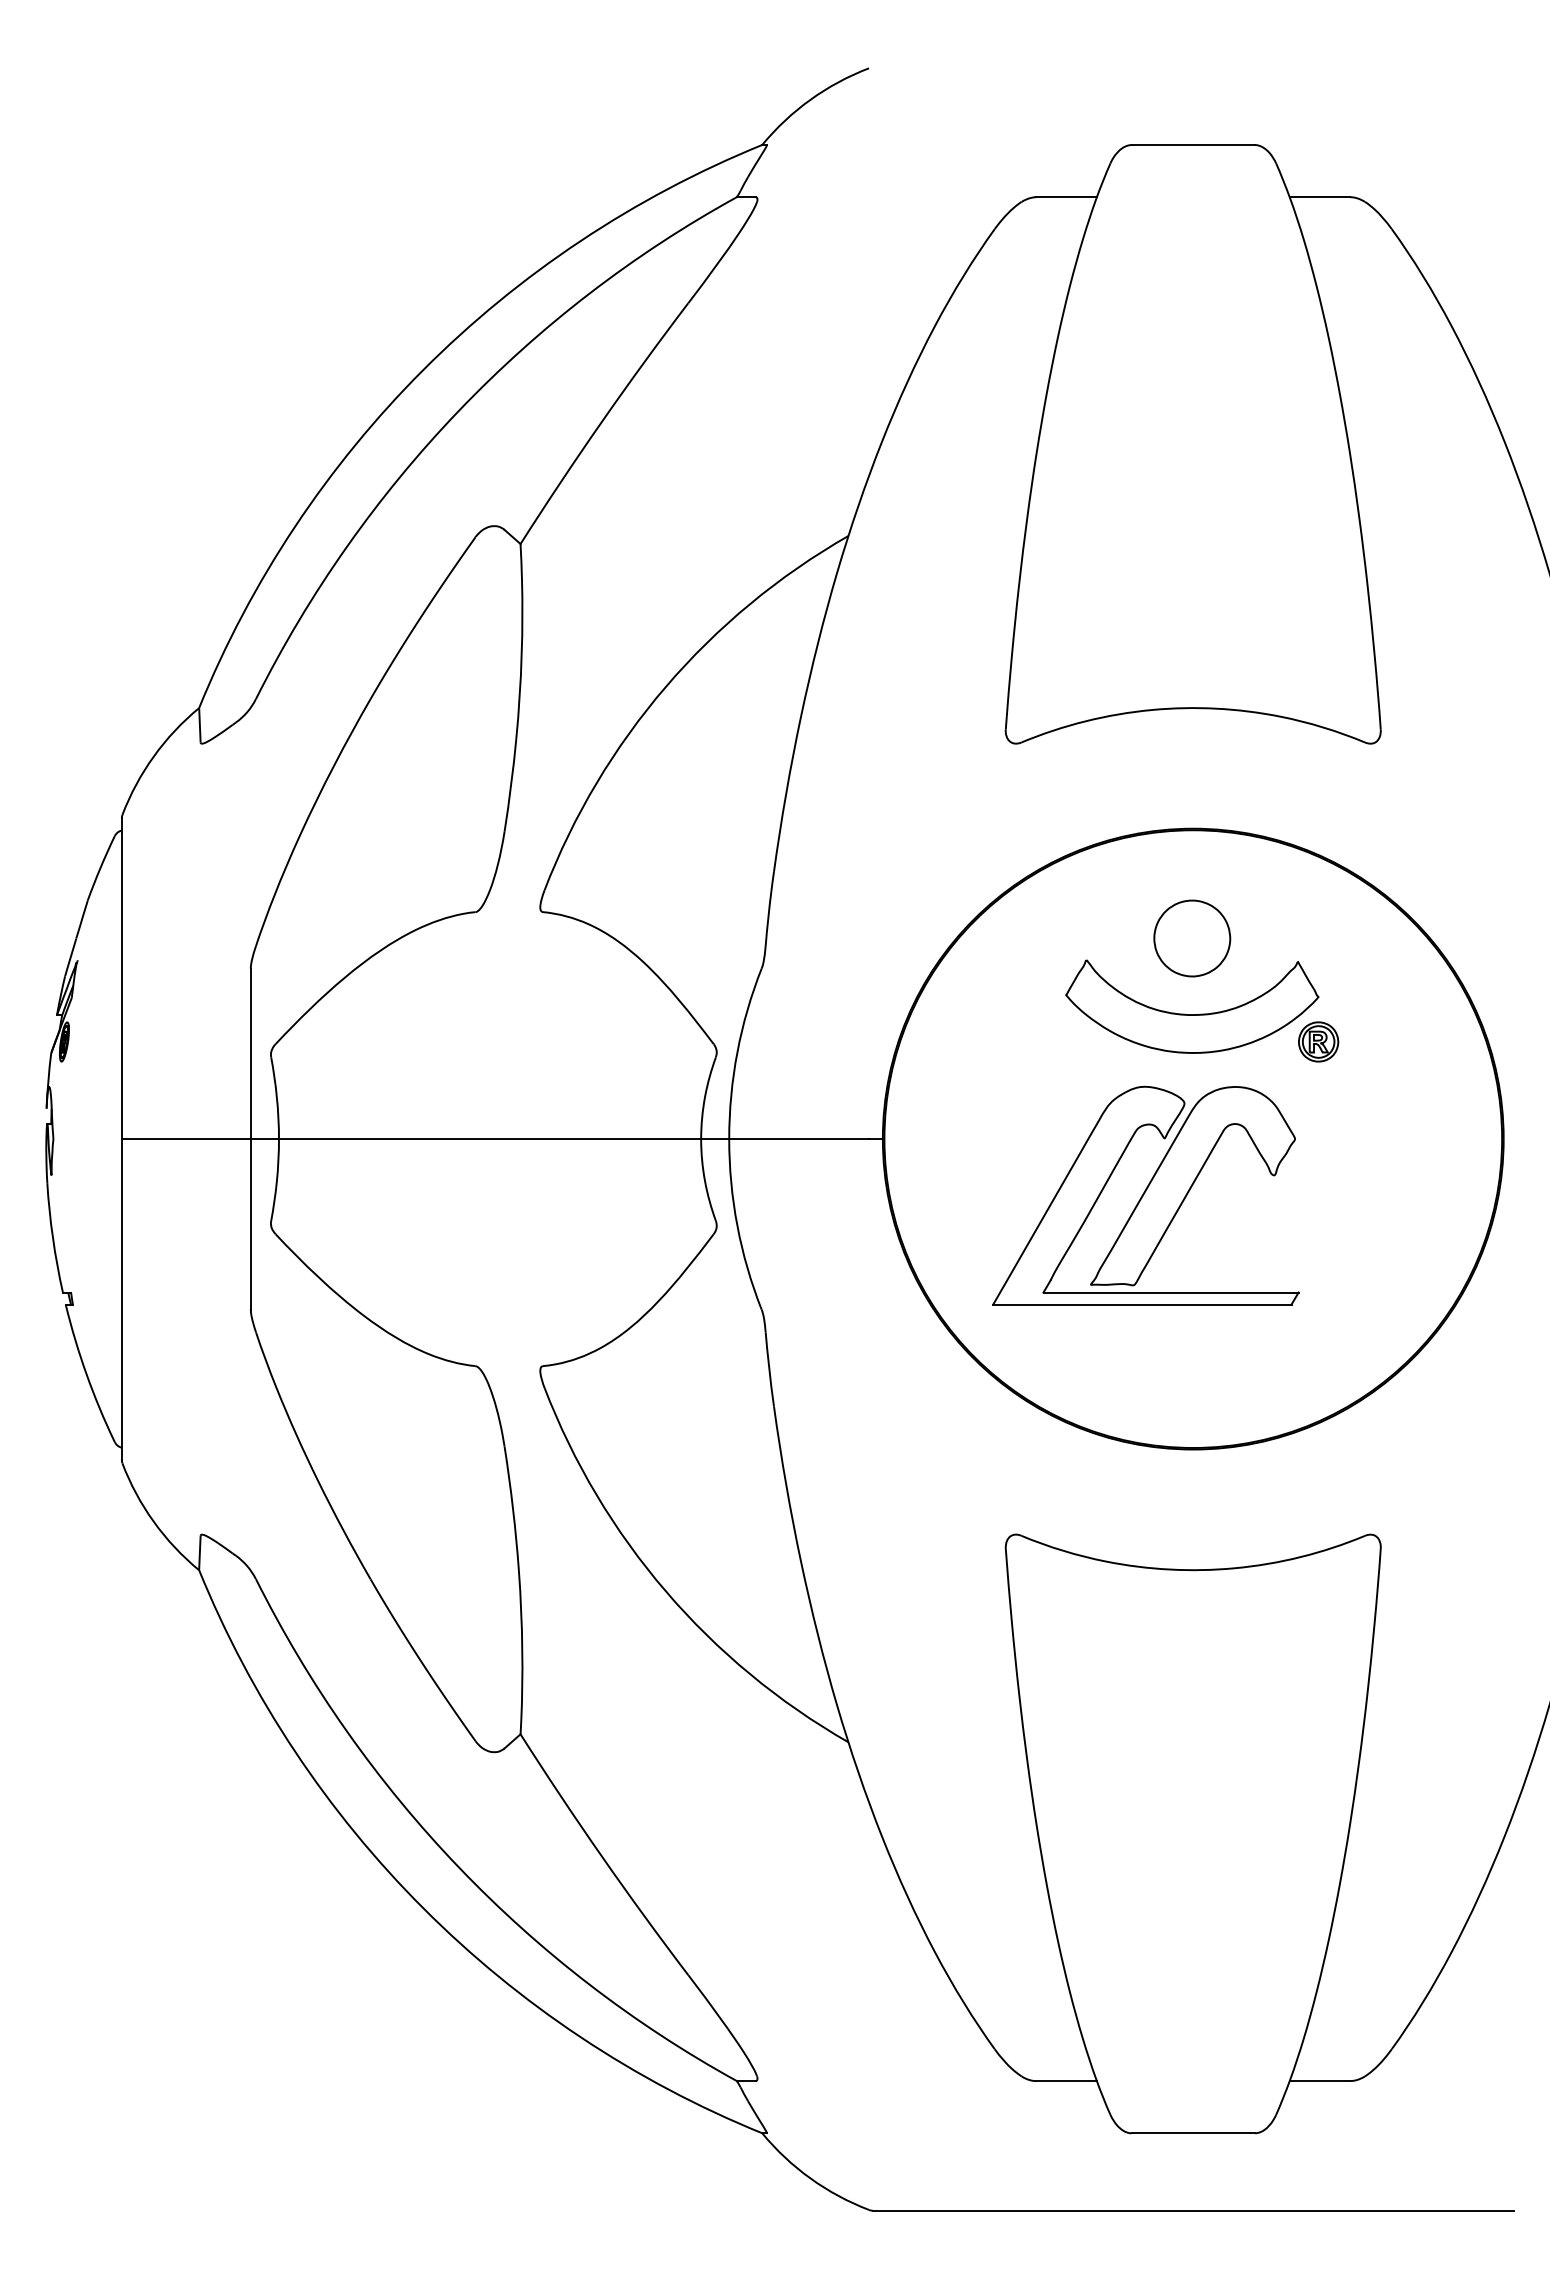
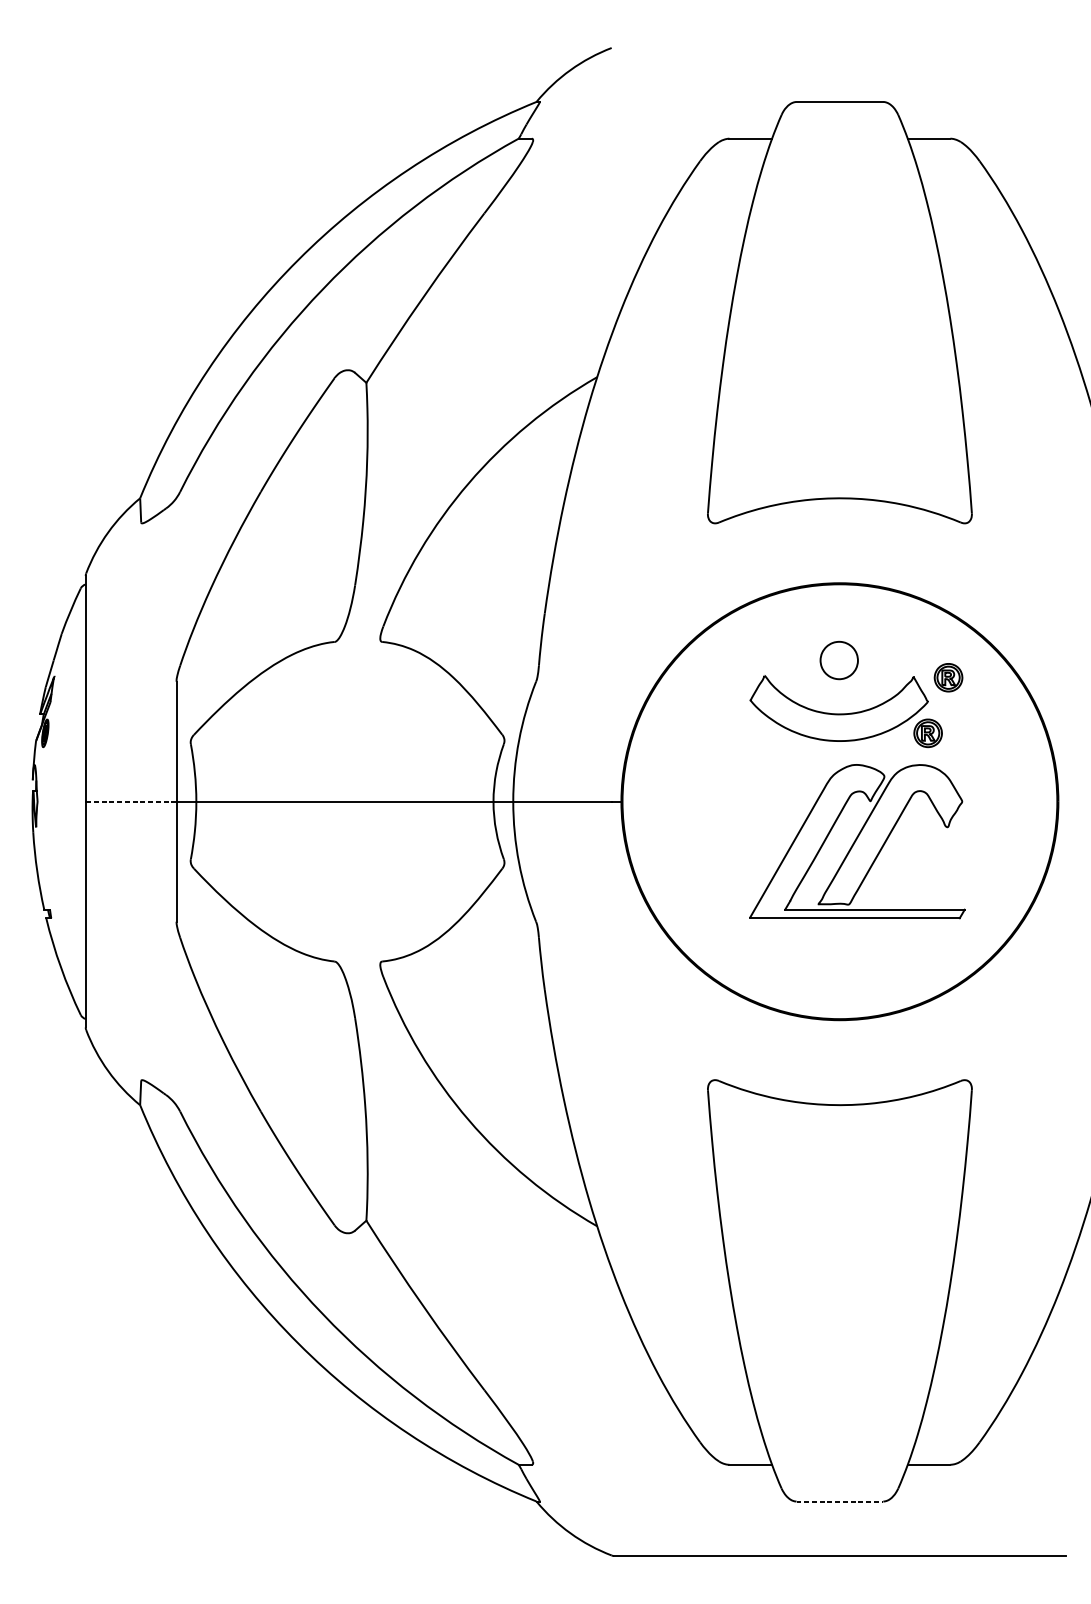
part: (1192, 938) -> (839, 660), size x0.7
part: (1347, 962) -> (948, 677), added
line: (187, 1139) -> (131, 802), solid -> dashed
part: (1145, 1195) -> (856, 841), moved
line: (1193, 2133) -> (840, 1501), solid -> dashed

